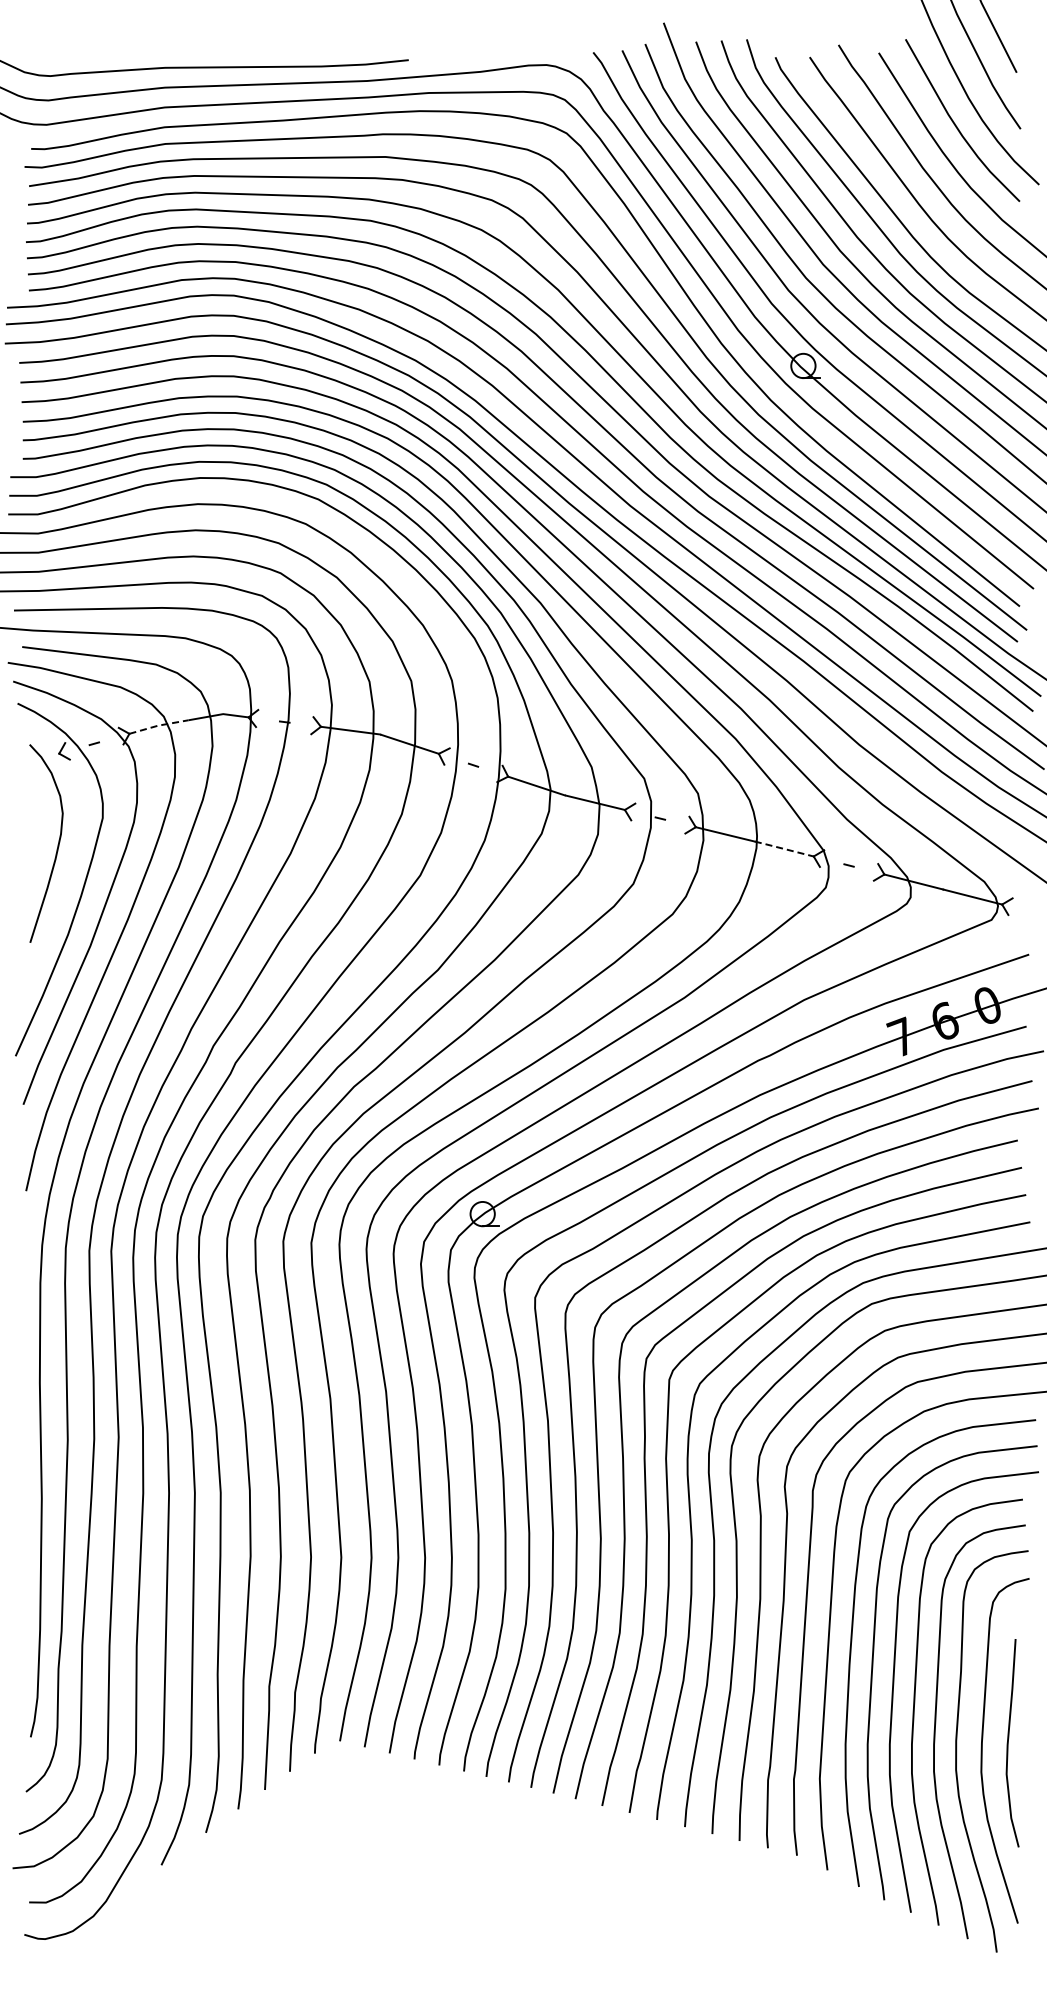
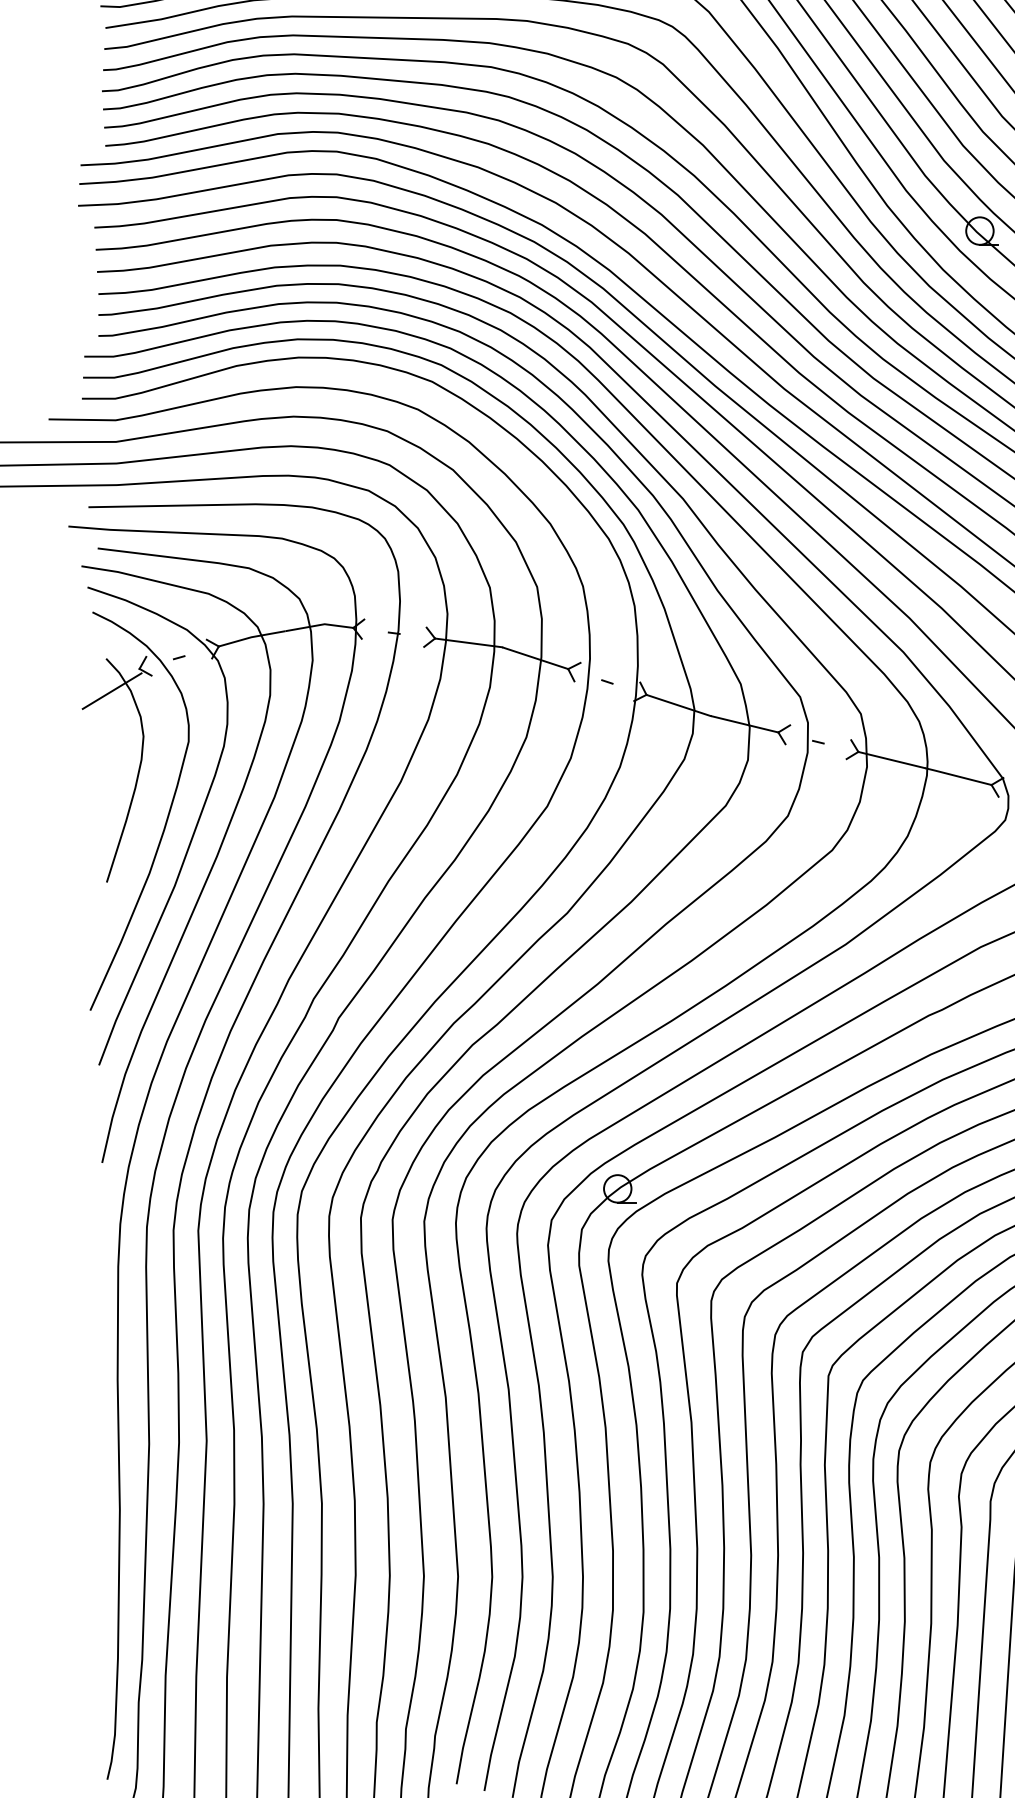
line: (158, 725) -> (251, 637), dashed -> solid
line: (35, 773) -> (112, 691), added
line: (783, 848) -> (957, 775), dashed -> solid

